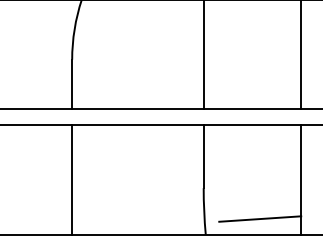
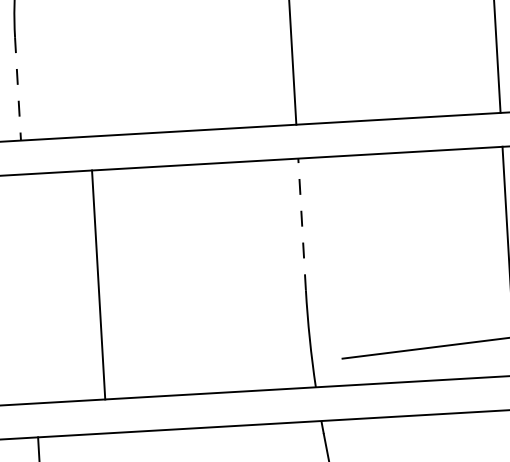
line: (72, 84) -> (18, 88), solid -> dashed
line: (203, 156) -> (301, 223), solid -> dashed
line: (72, 179) -> (99, 283), moved

